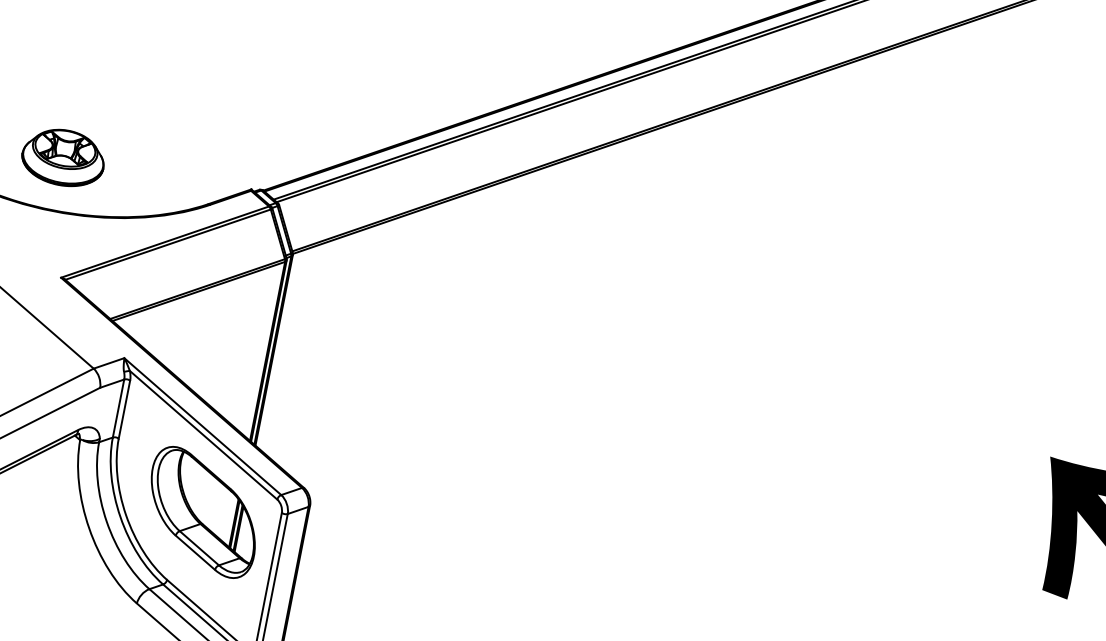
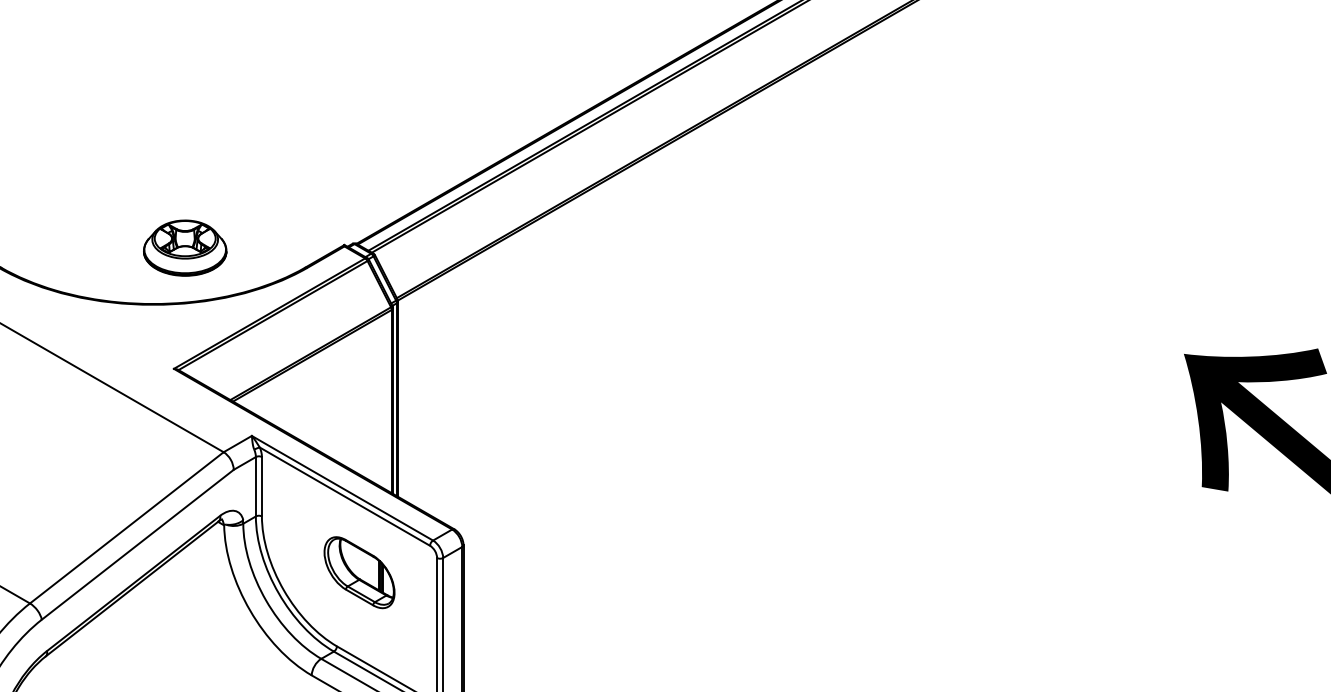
part: (64, 157) -> (185, 247), moved
part: (203, 512) -> (359, 572), size x0.6

